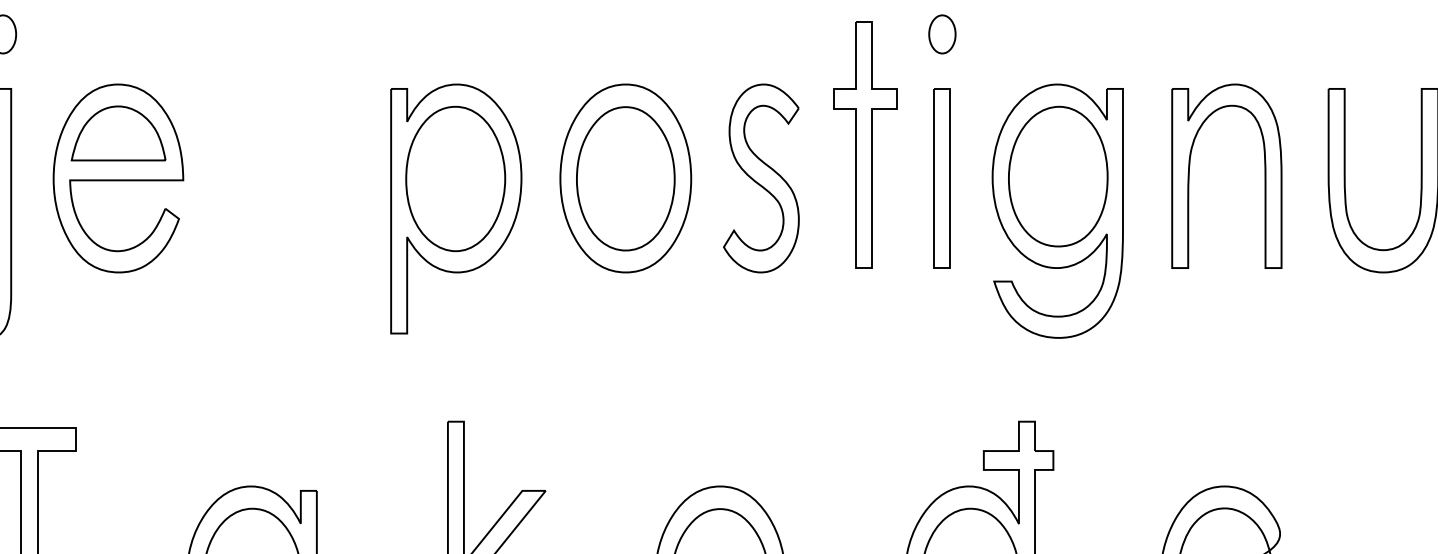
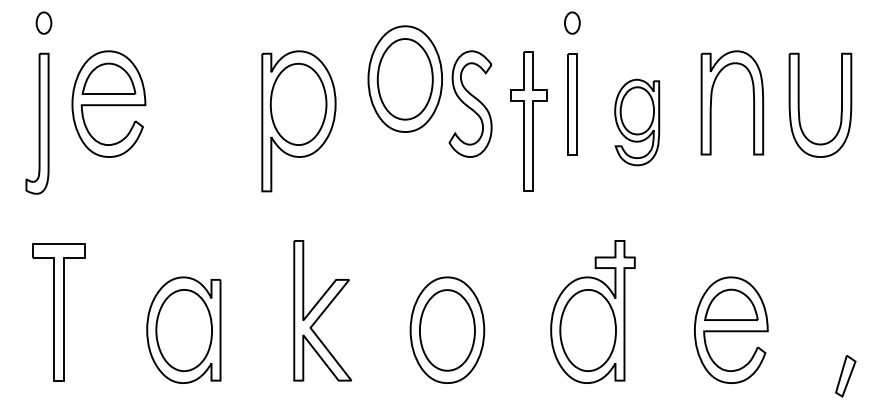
part: (864, 145) -> (528, 121), moved
part: (624, 177) -> (404, 78), moved
part: (1056, 211) -> (636, 122), size x0.6

